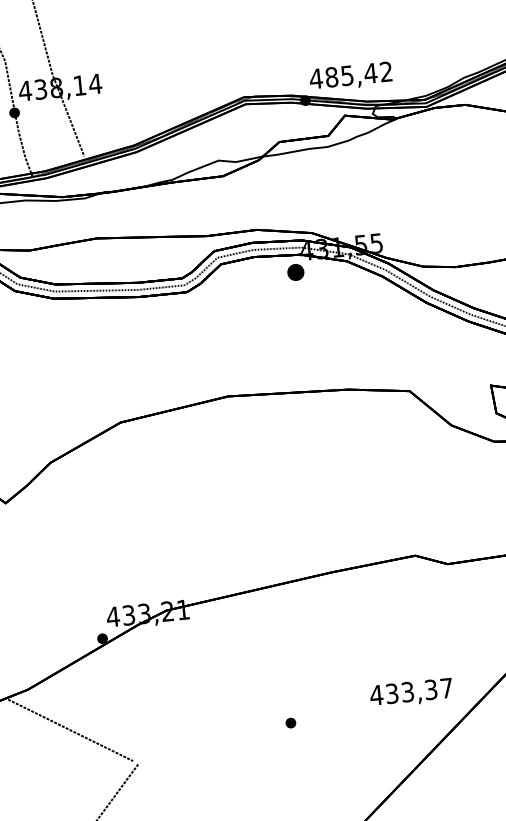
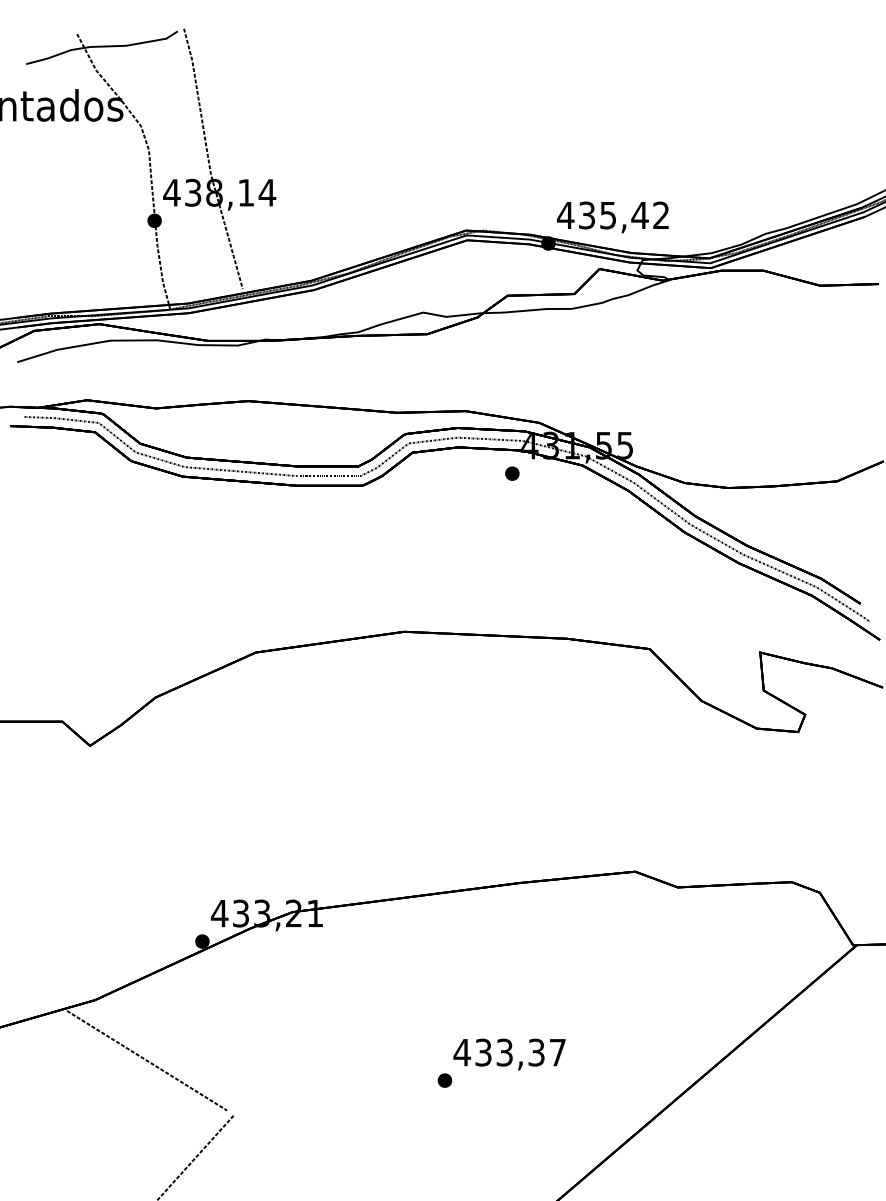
text: (331, 77) -> (586, 215), 485,42 -> 435,42
part: (295, 272) -> (512, 473), size x0.62
text: (411, 693) -> (509, 1054), moved

